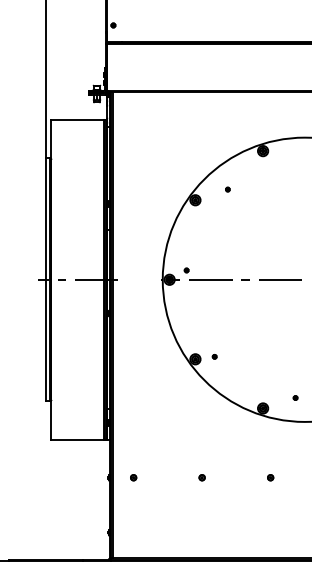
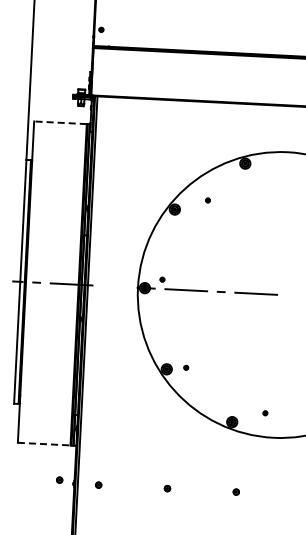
line: (76, 119) -> (59, 122), solid -> dashed
line: (77, 439) -> (44, 443), solid -> dashed
part: (94, 474) -> (59, 479), added

